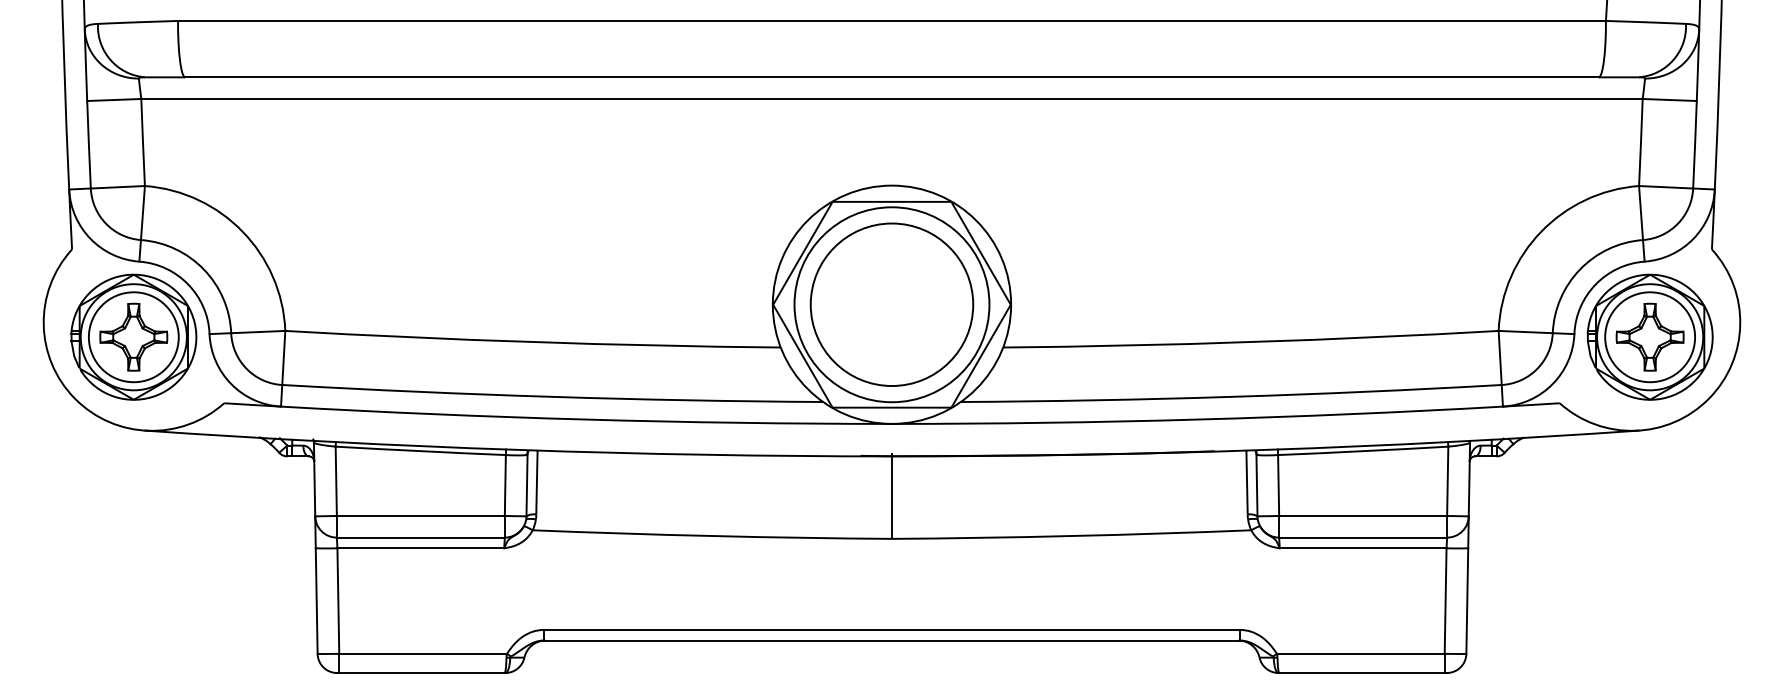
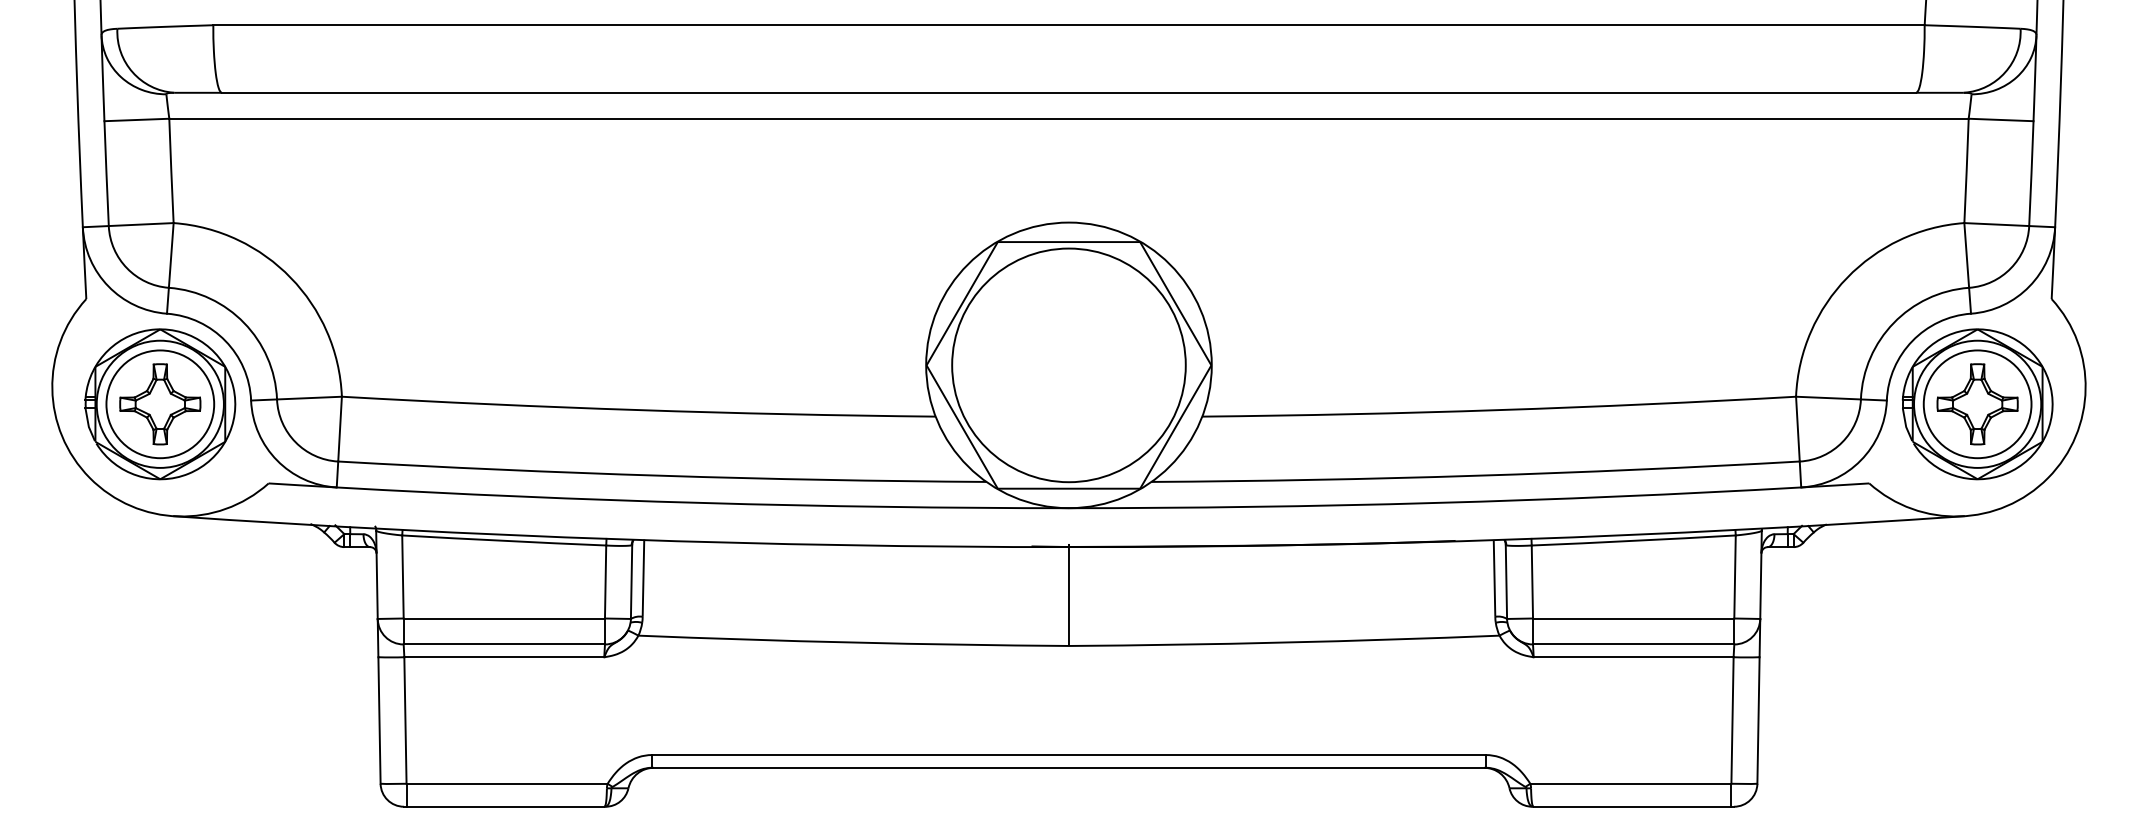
circle: (891, 304) -> (1068, 365), removed

